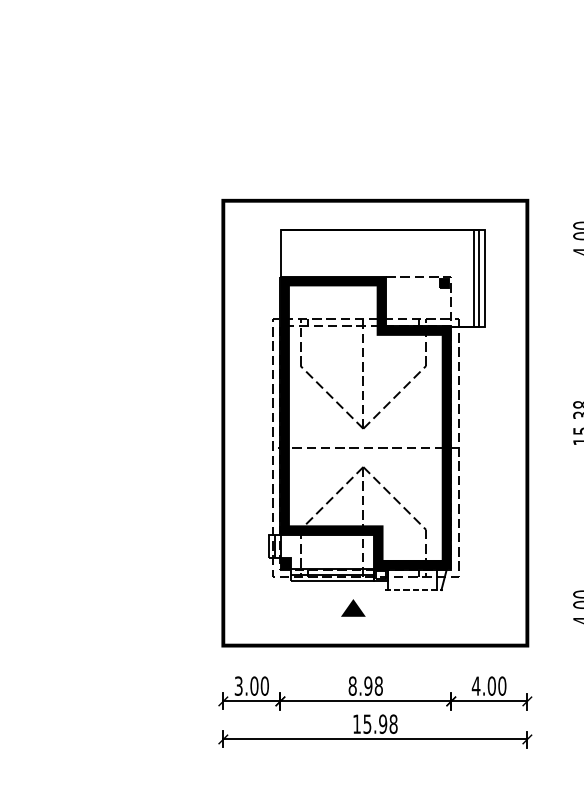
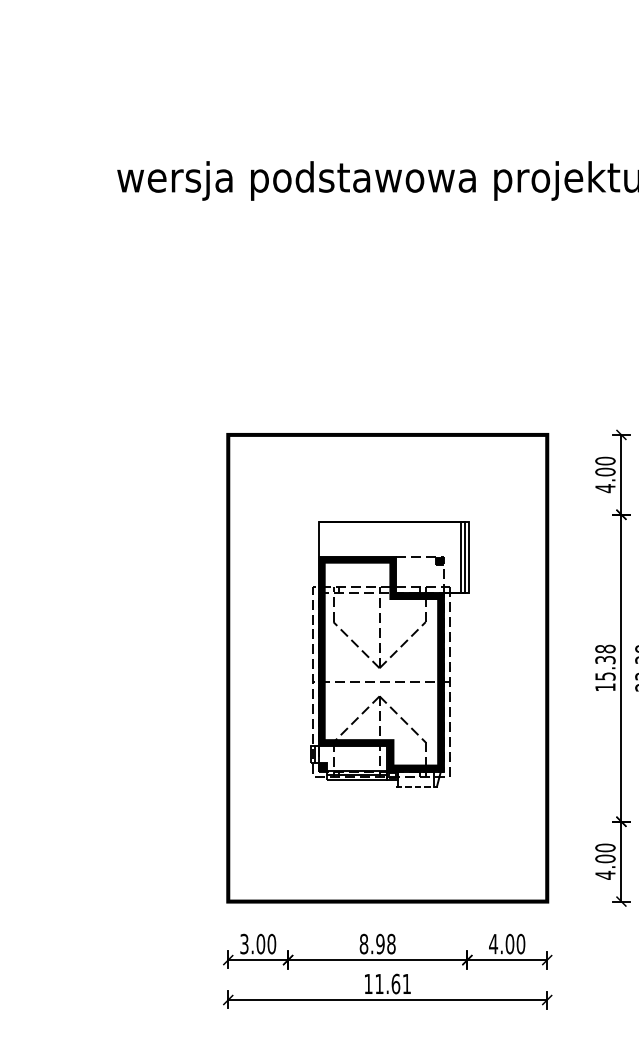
part: (377, 410) -> (389, 654), size x0.7
fill: (353, 607) -> (364, 861), removed
text: (380, 723) -> (393, 983), 15.98 -> 11.61

